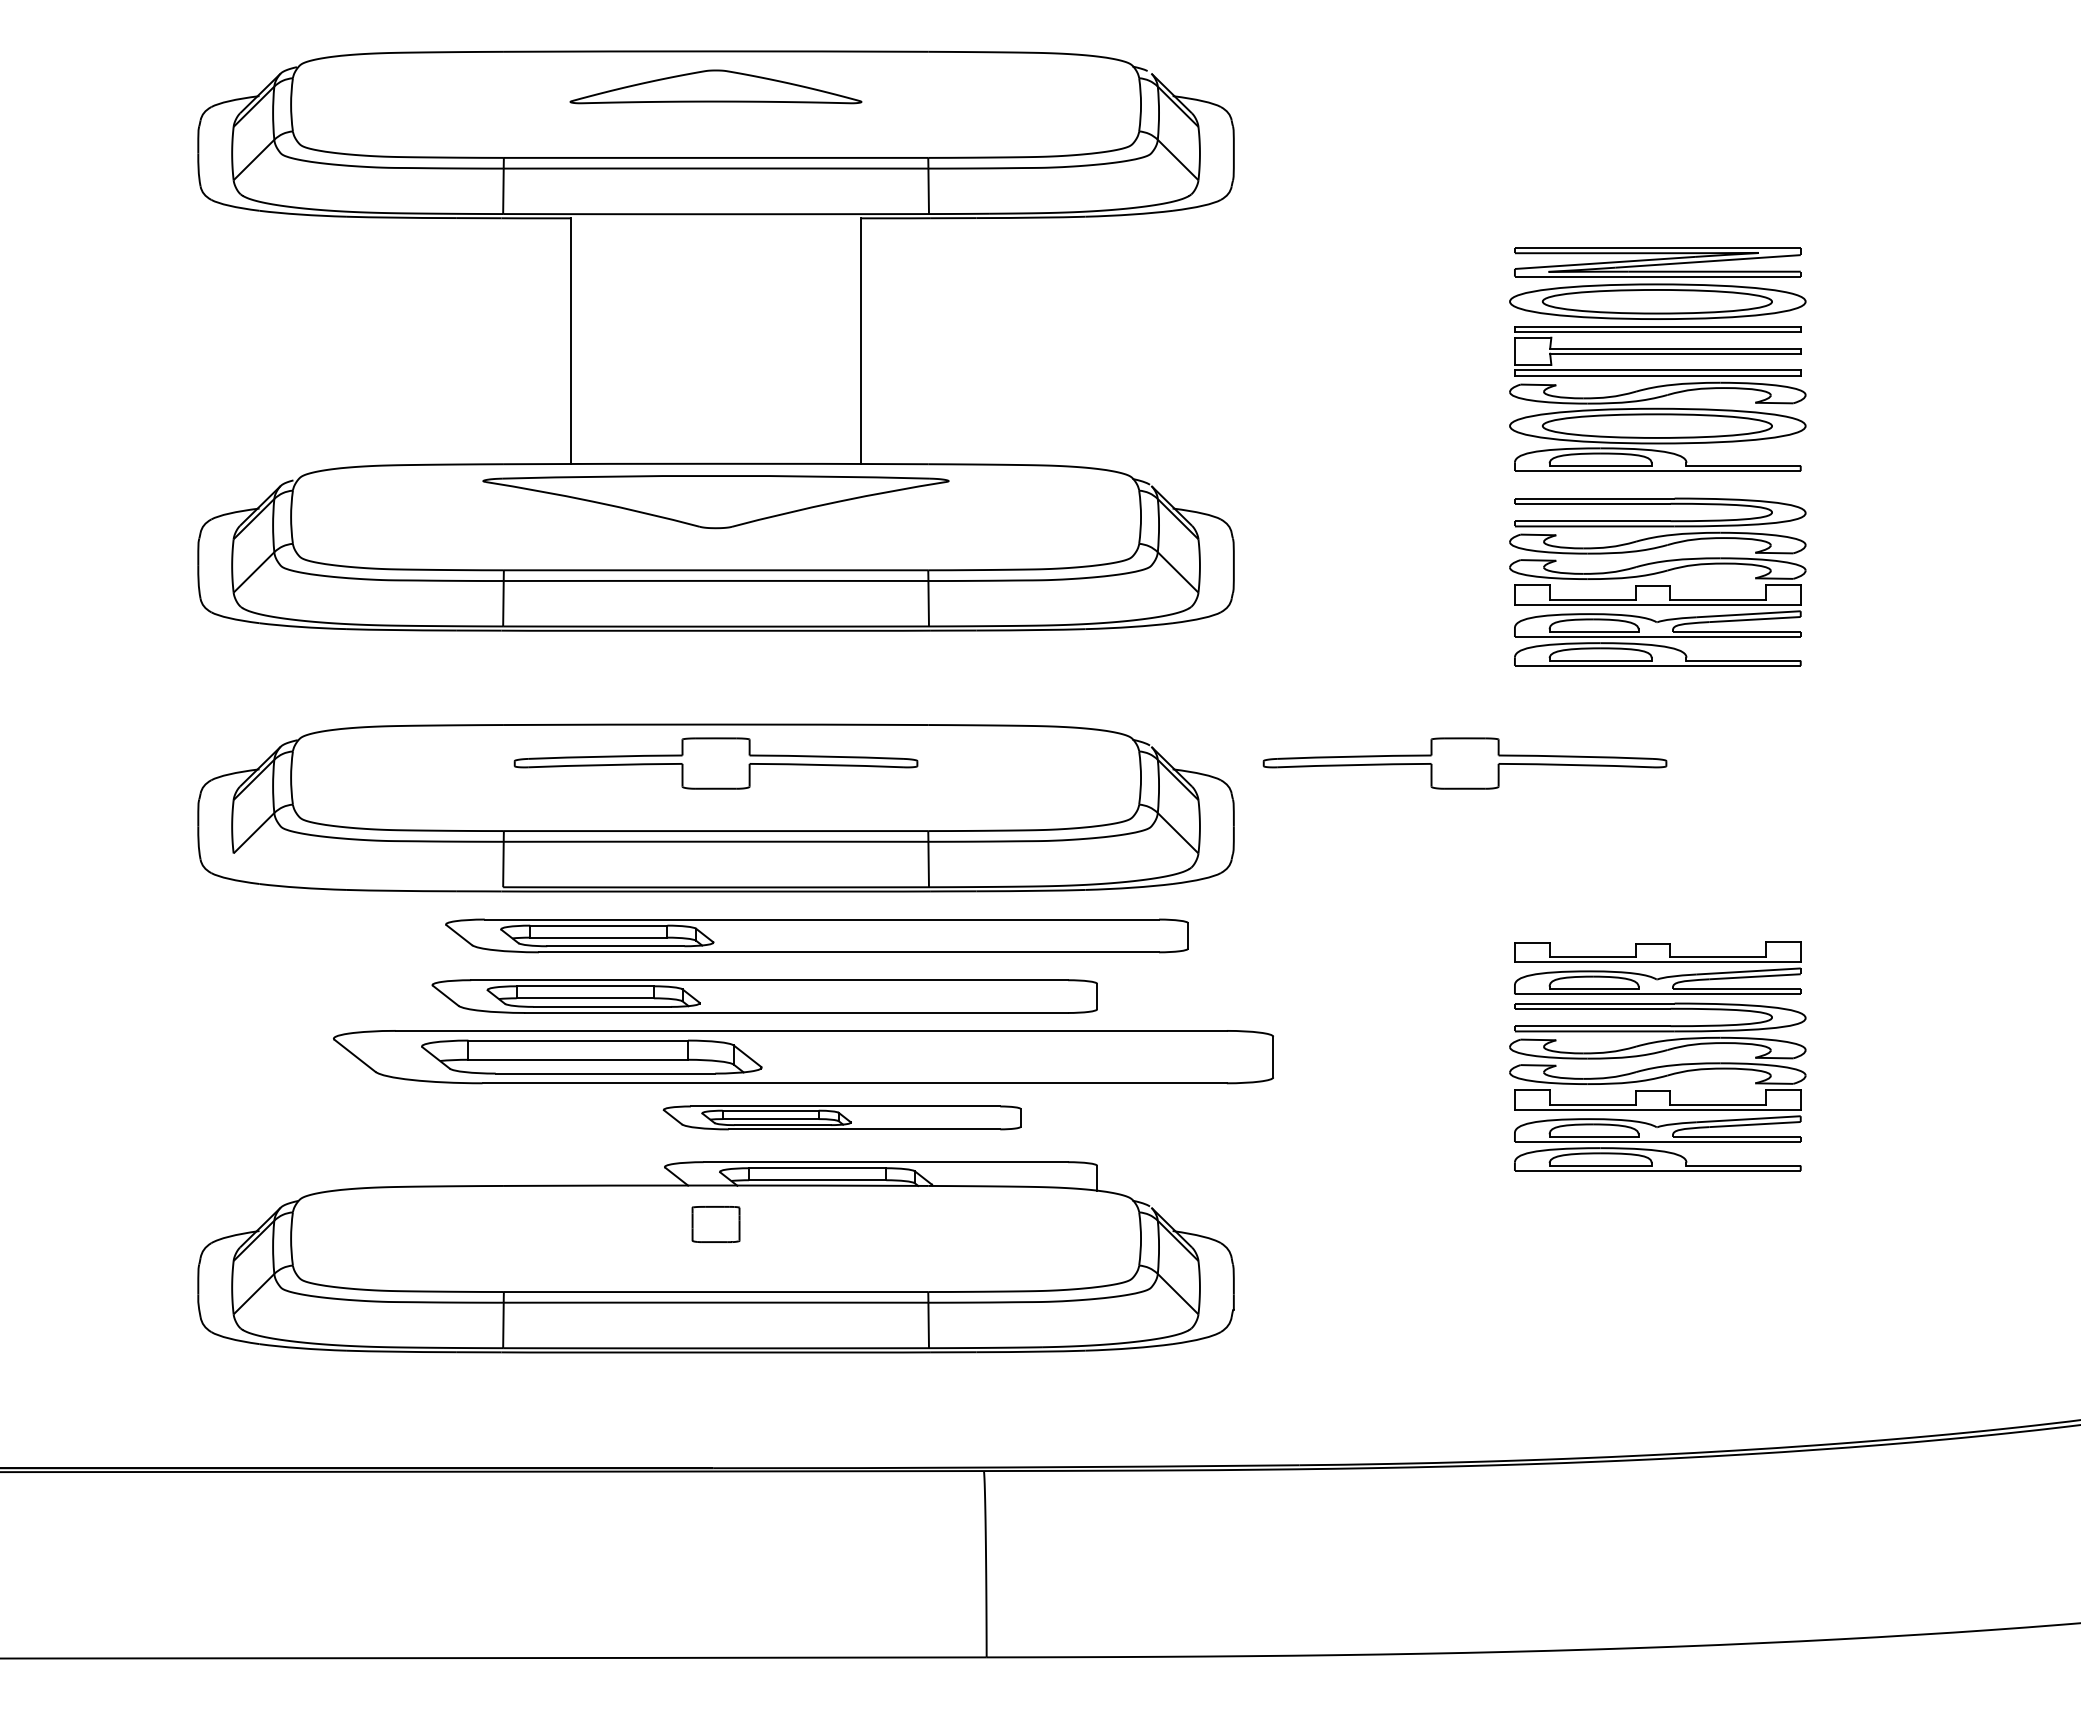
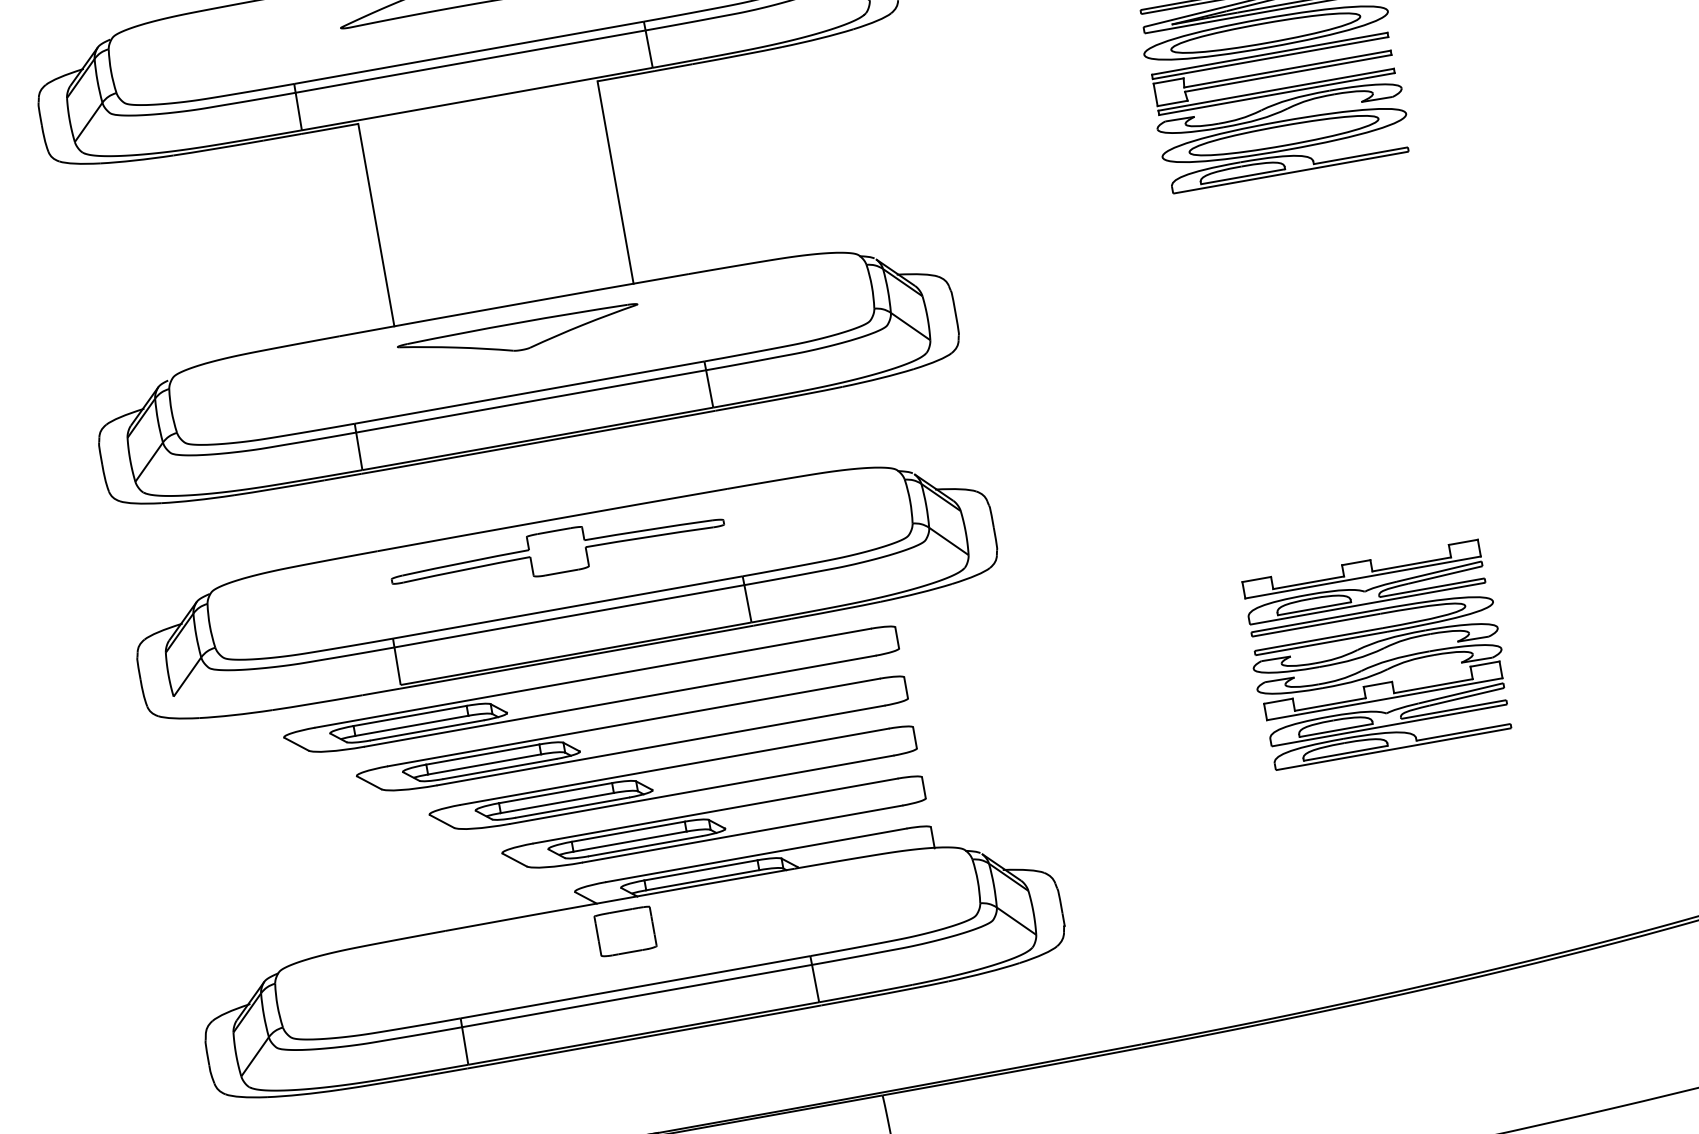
part: (715, 502) -> (519, 336), size x0.62
part: (1657, 581) -> (1306, 263), removed
part: (1464, 763) -> (1174, 441), removed
part: (816, 935) -> (590, 692), moved
part: (803, 1057) -> (673, 781), size x0.62
part: (841, 1117) -> (713, 825), size x1.43
part: (715, 1224) -> (625, 931), size x1.43

